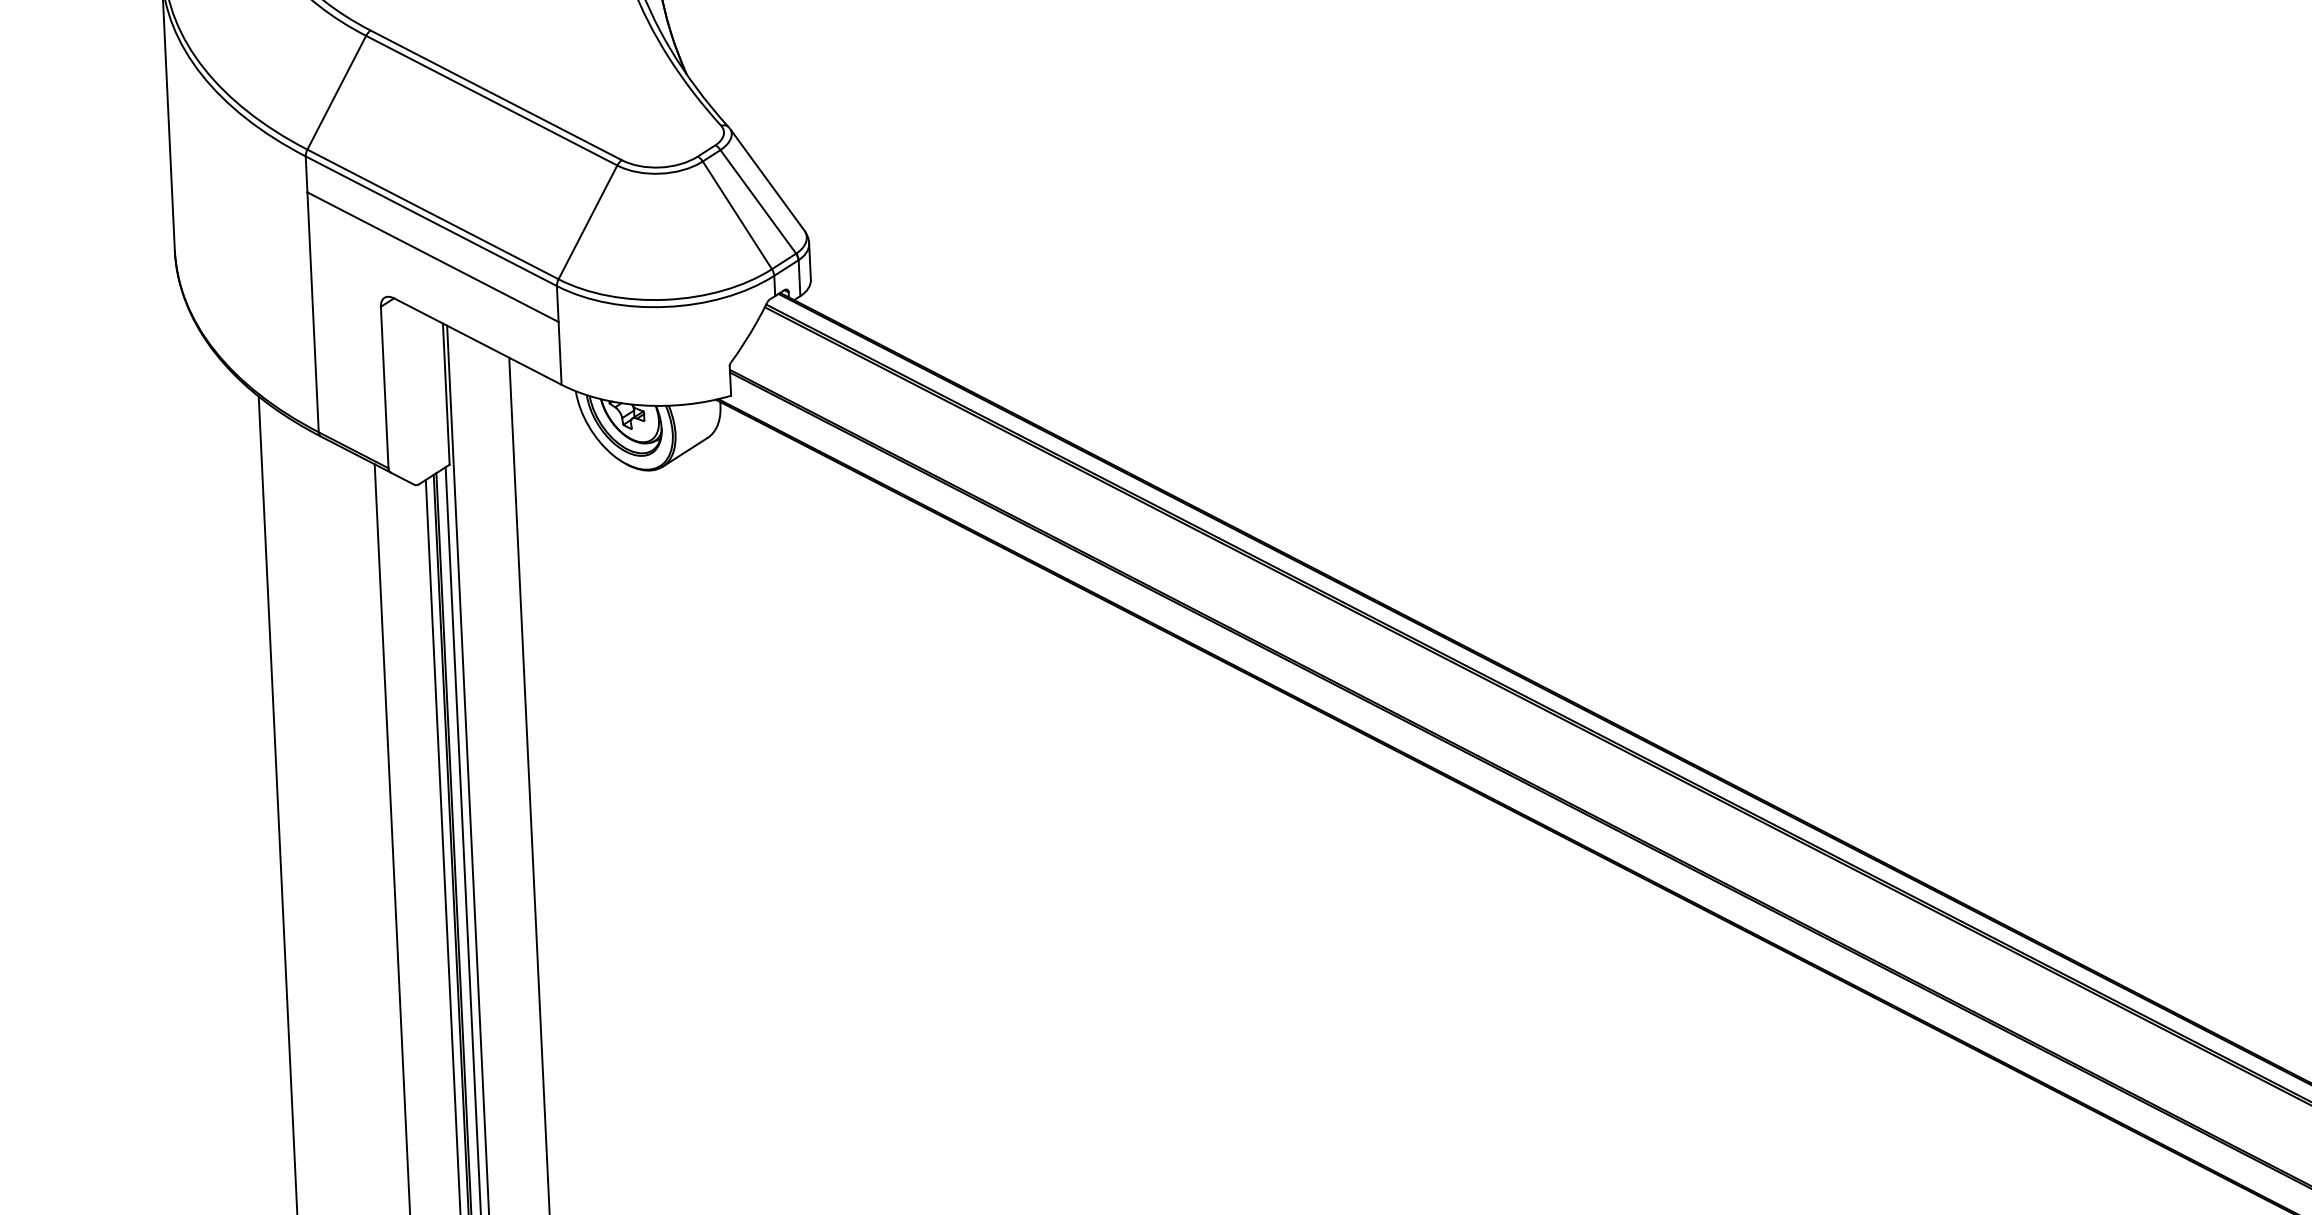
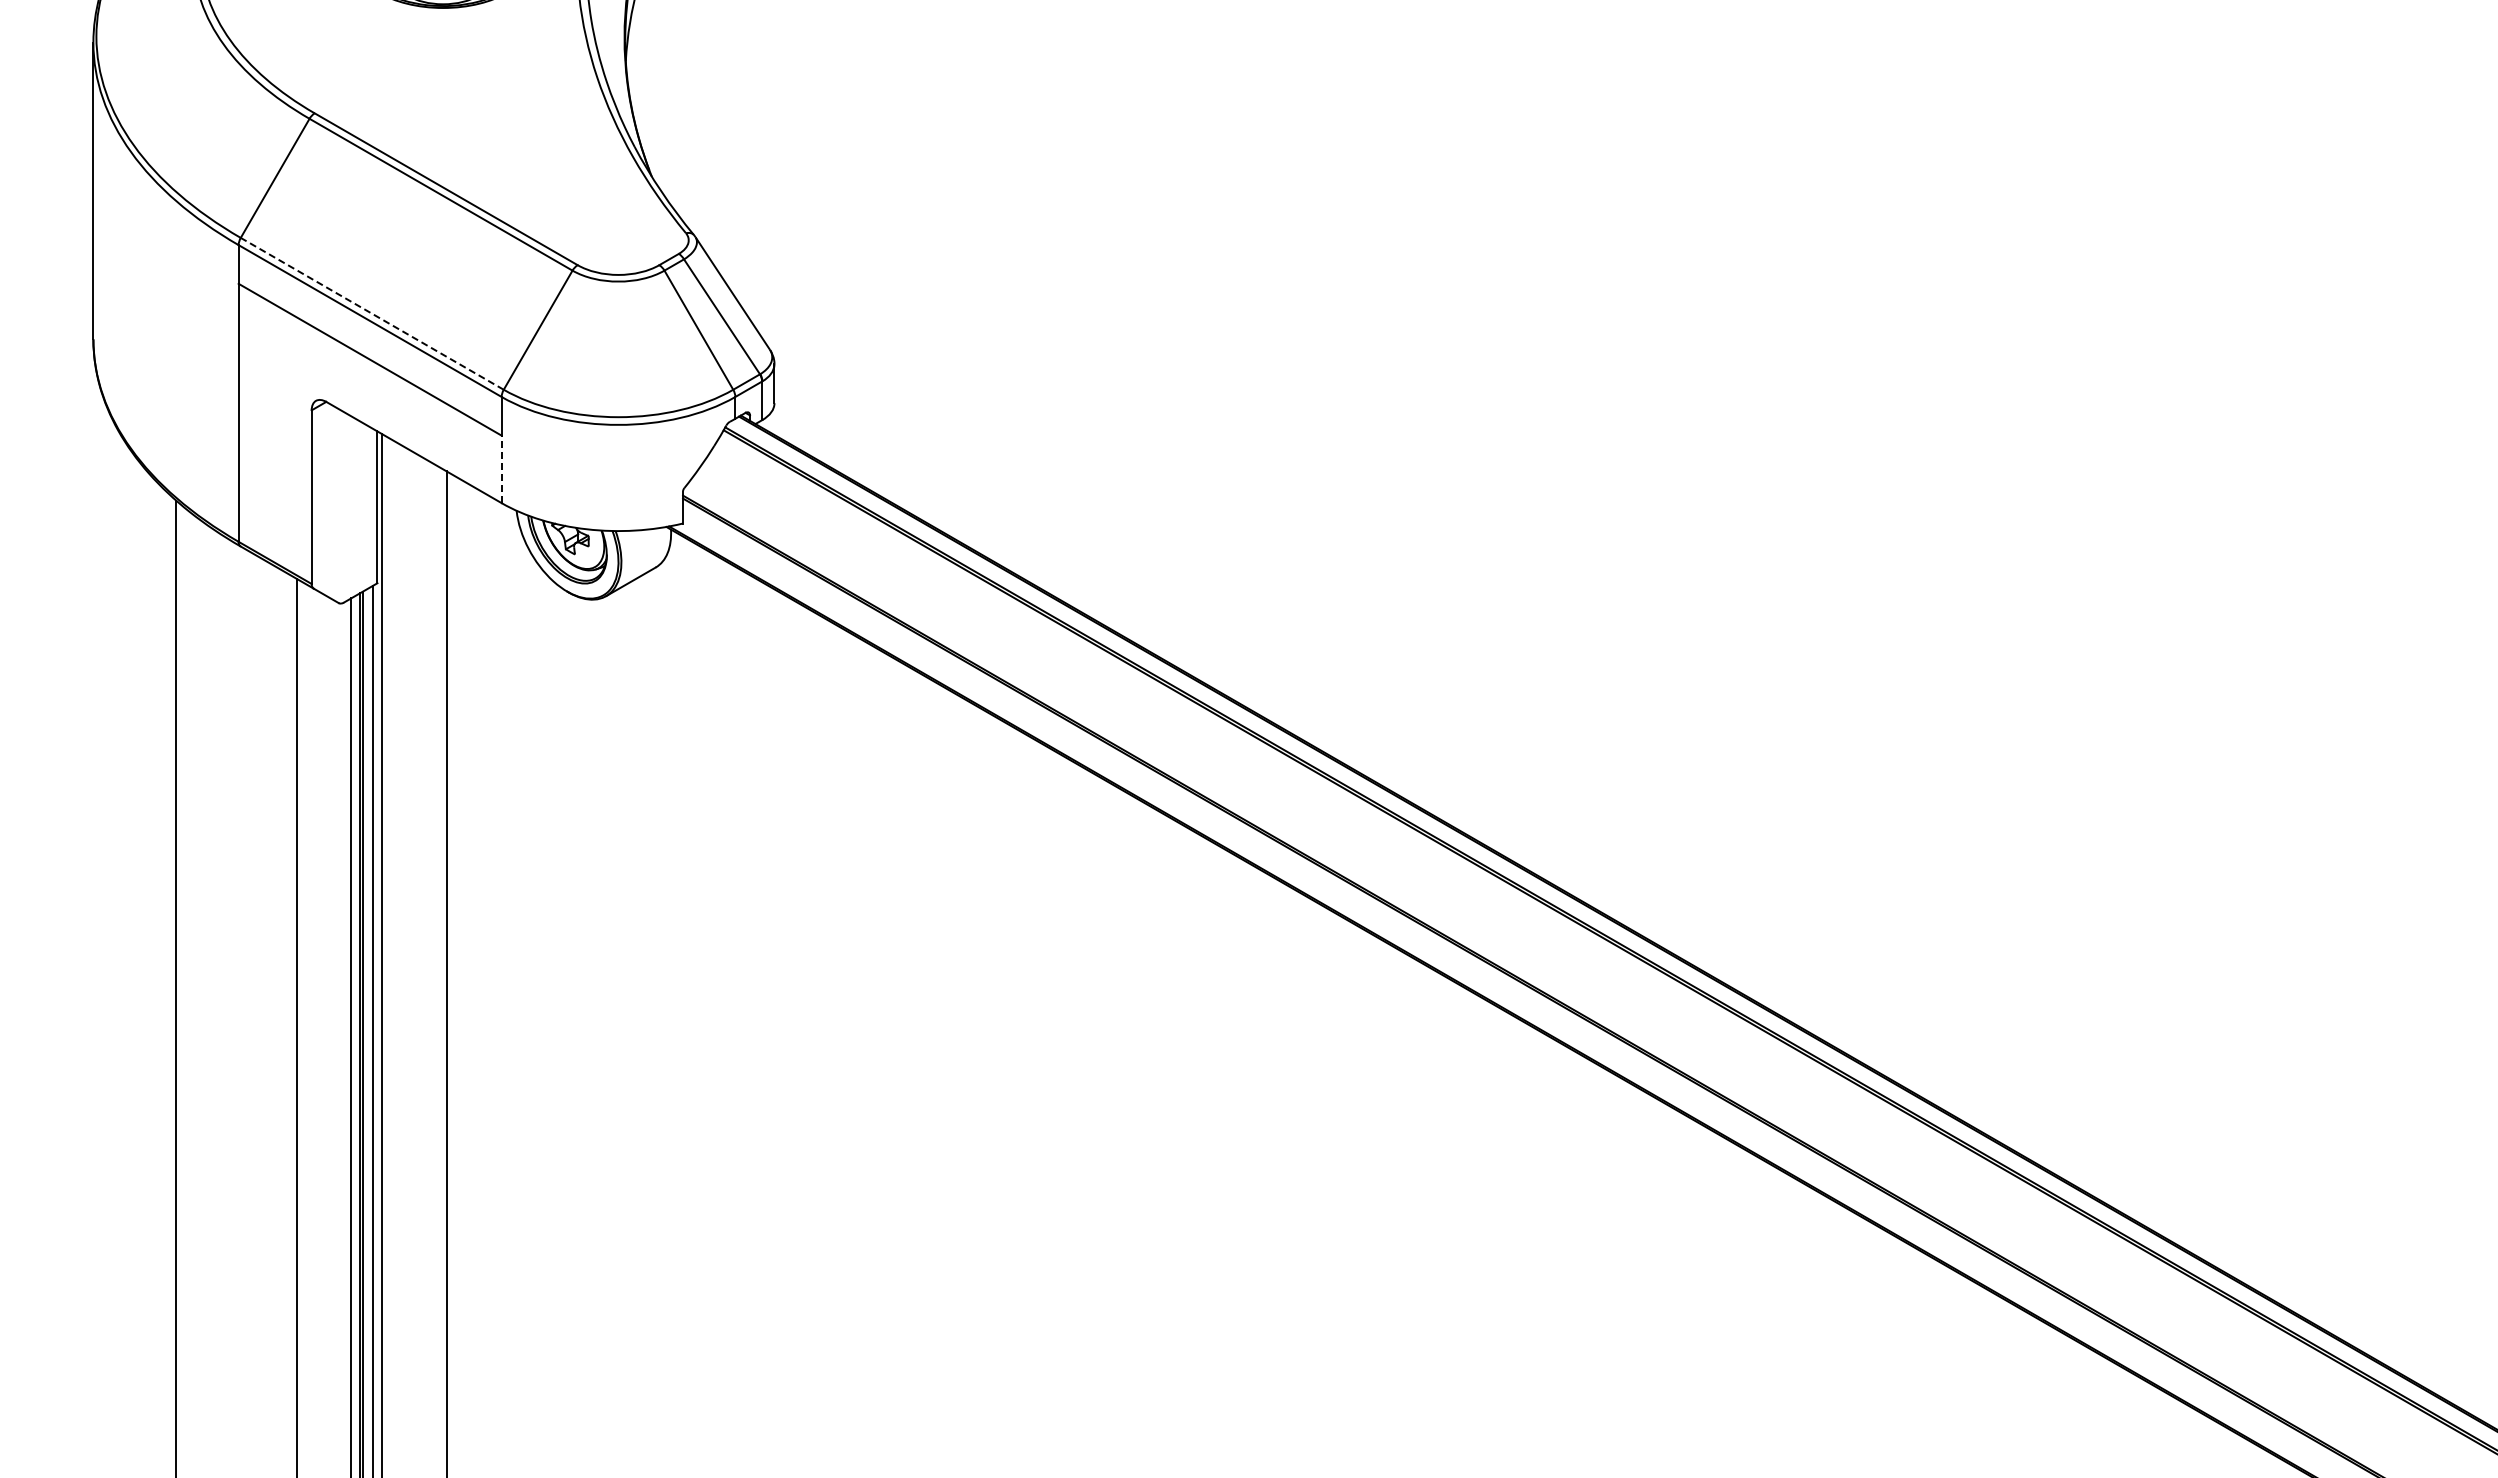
line: (433, 214) -> (372, 313), solid -> dashed
line: (559, 353) -> (501, 469), solid -> dashed

